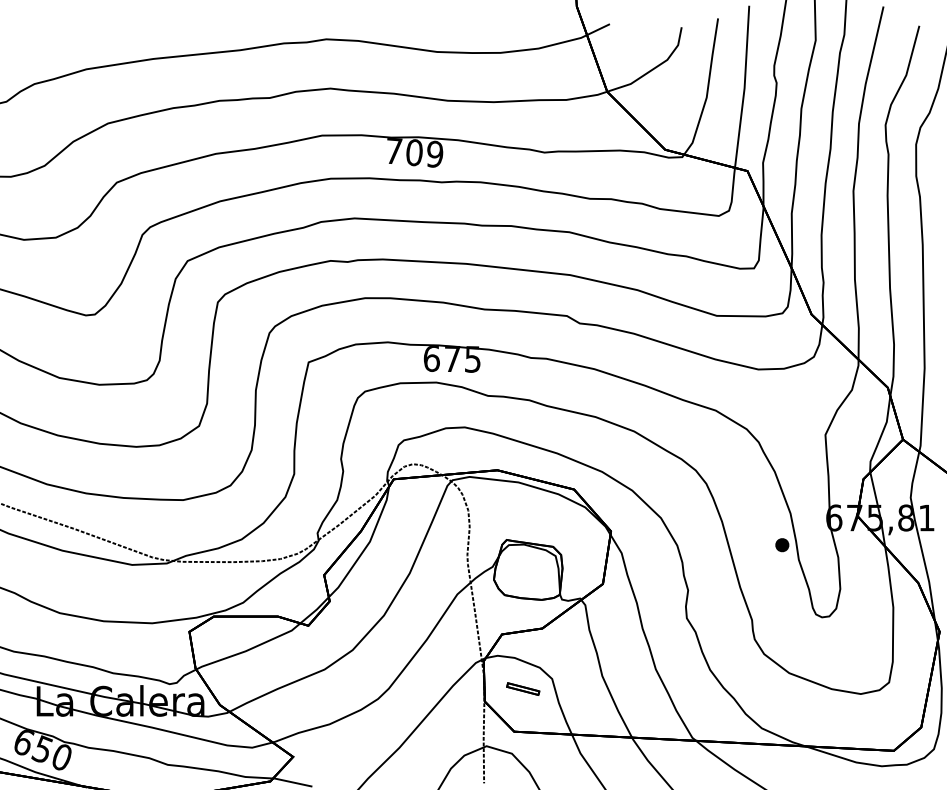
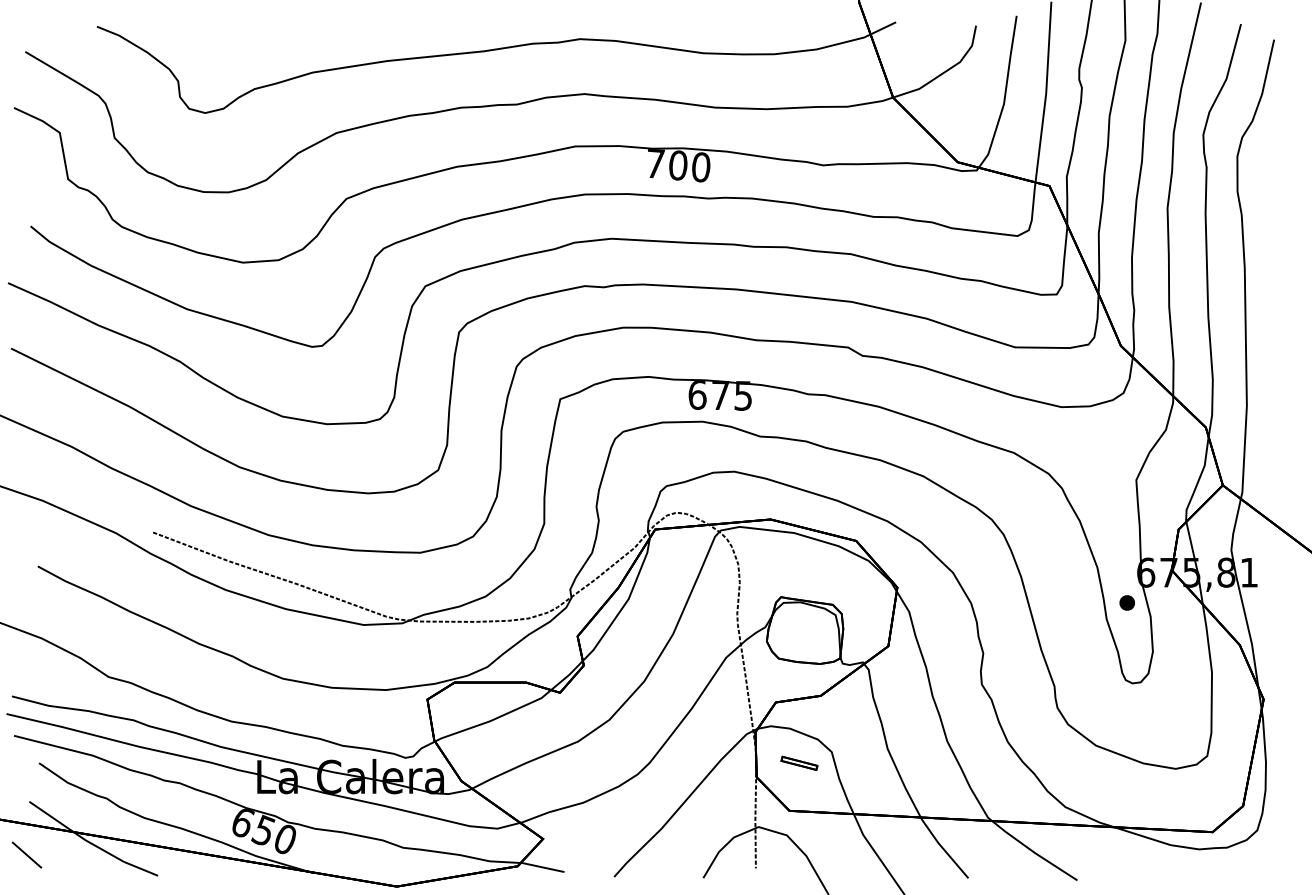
text: (435, 154) -> (701, 167), 709 -> 700
part: (781, 544) -> (1126, 602), moved

